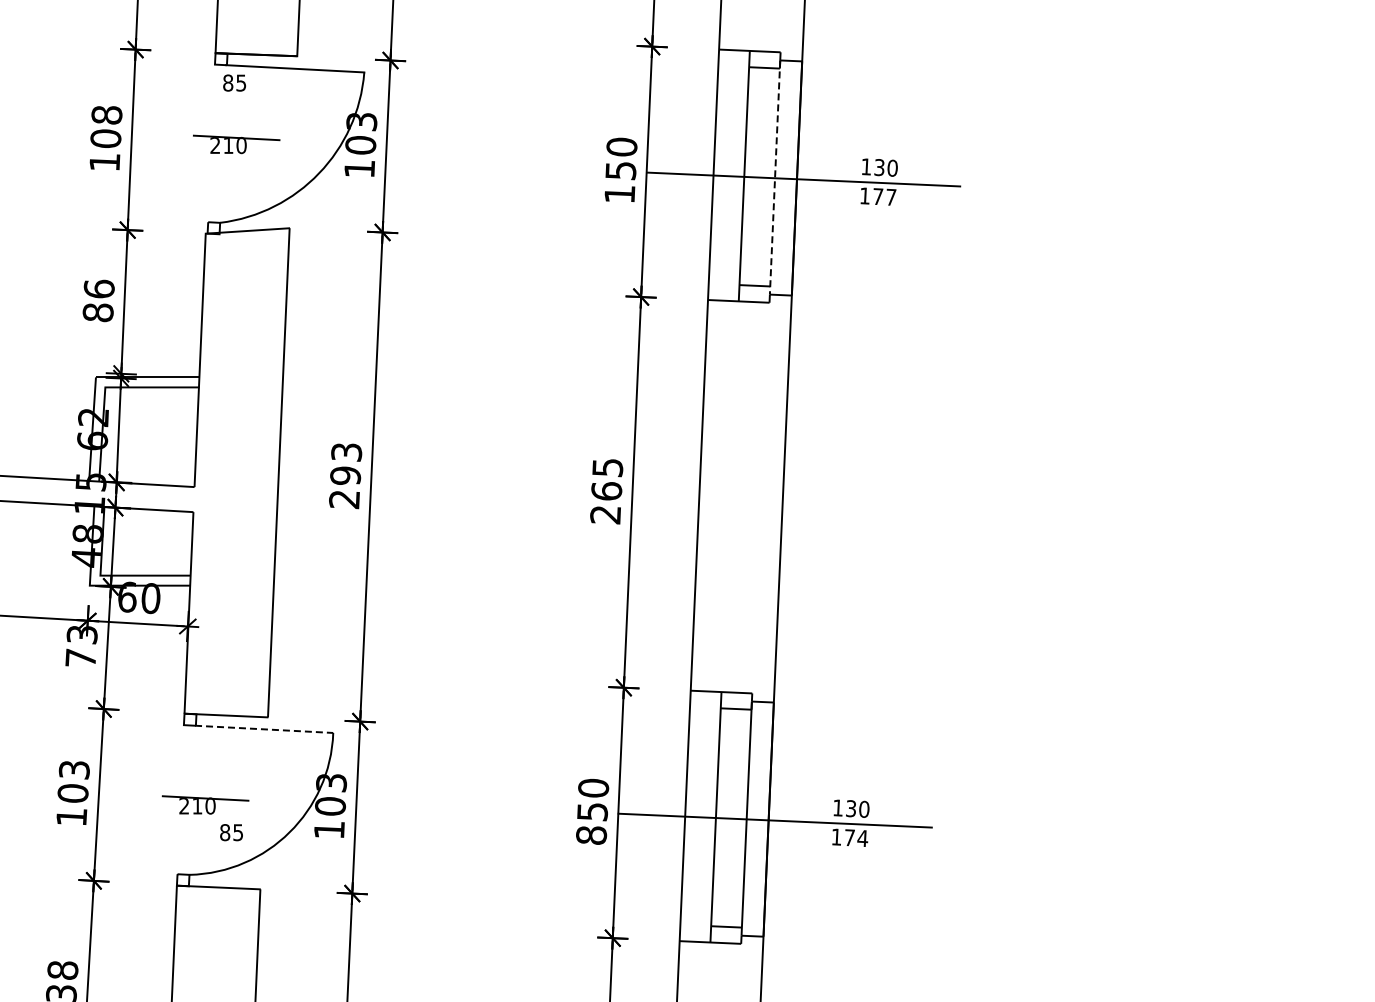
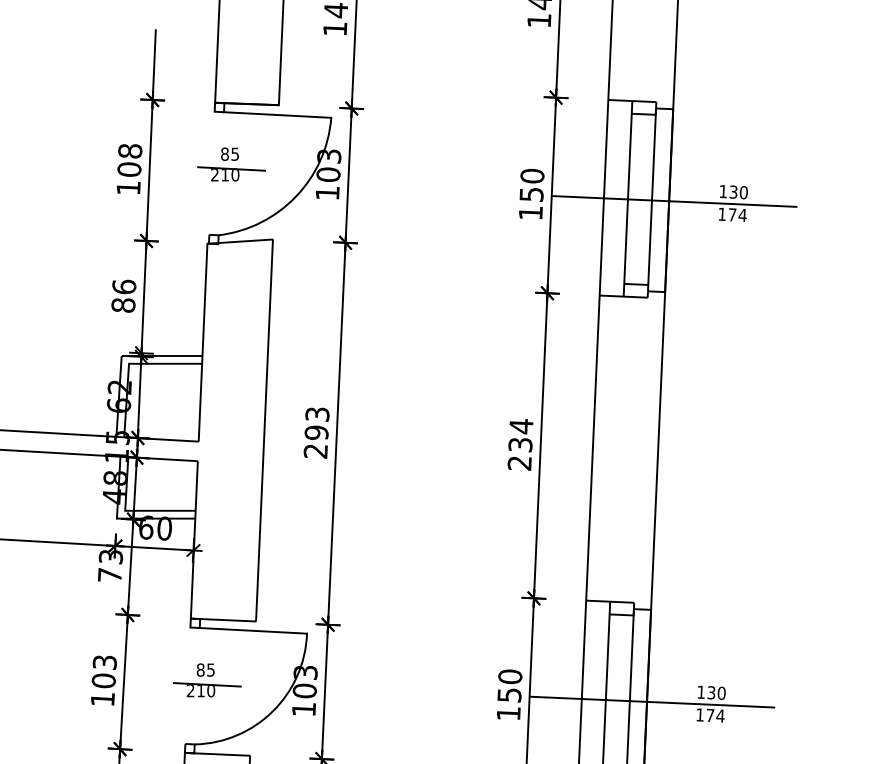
text: (234, 82) -> (229, 153), moved
line: (775, 178) -> (652, 200), dashed -> solid
text: (890, 196) -> (742, 214), 177 -> 174
text: (607, 479) -> (521, 435), 265 -> 234
line: (264, 729) -> (253, 630), dashed -> solid
text: (231, 832) -> (205, 669), moved
text: (591, 835) -> (508, 713), 850 -> 150

